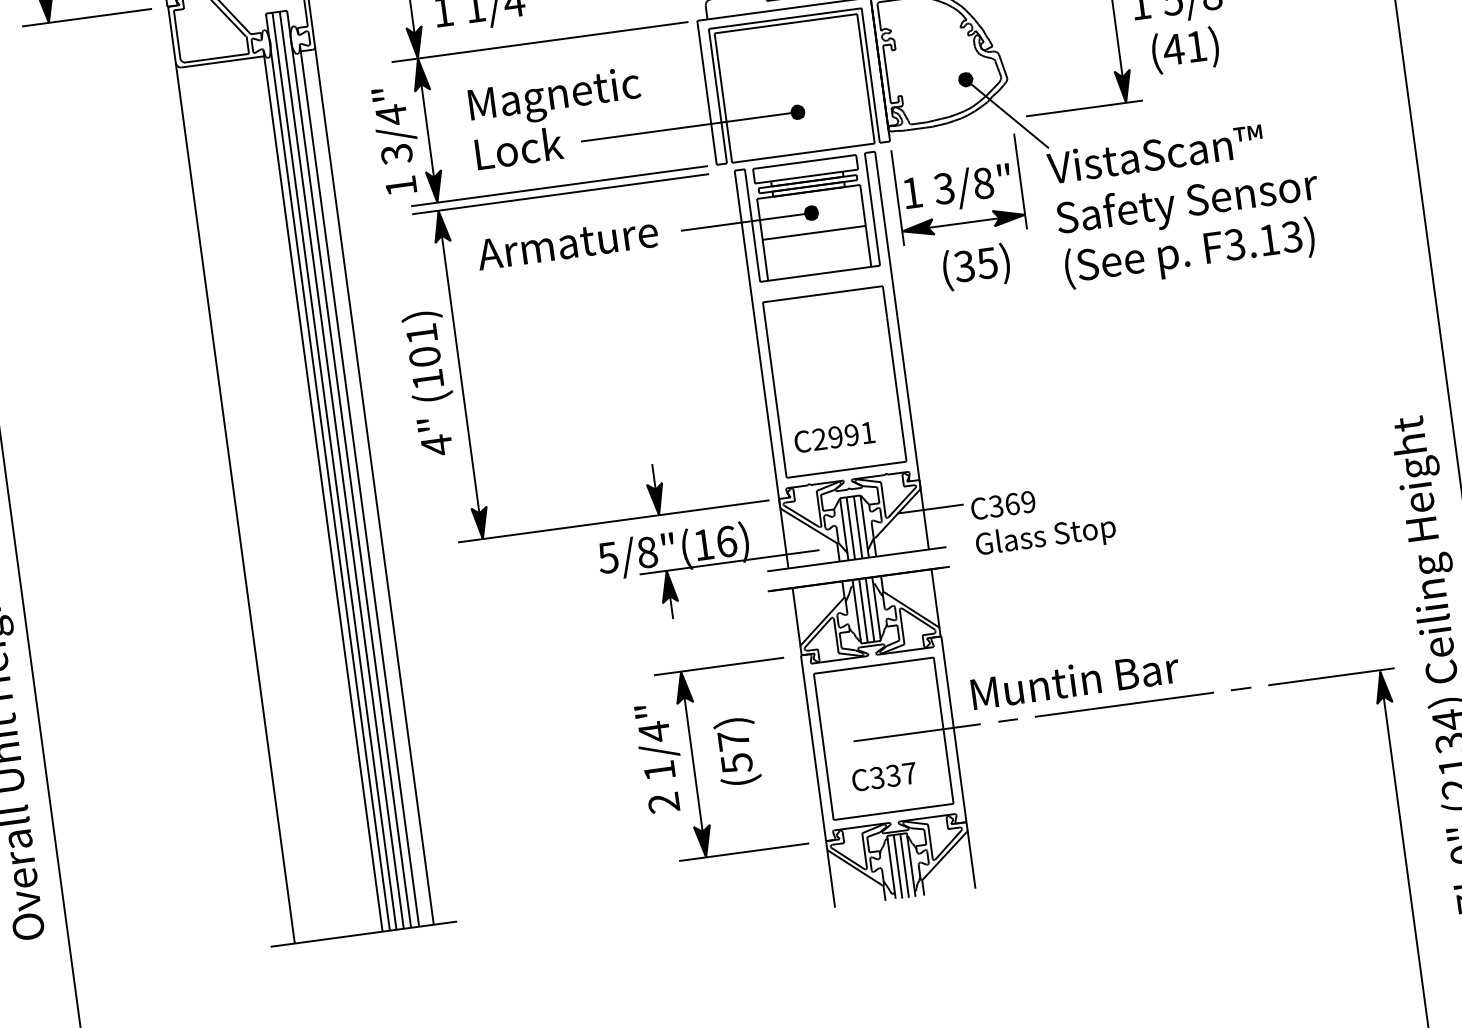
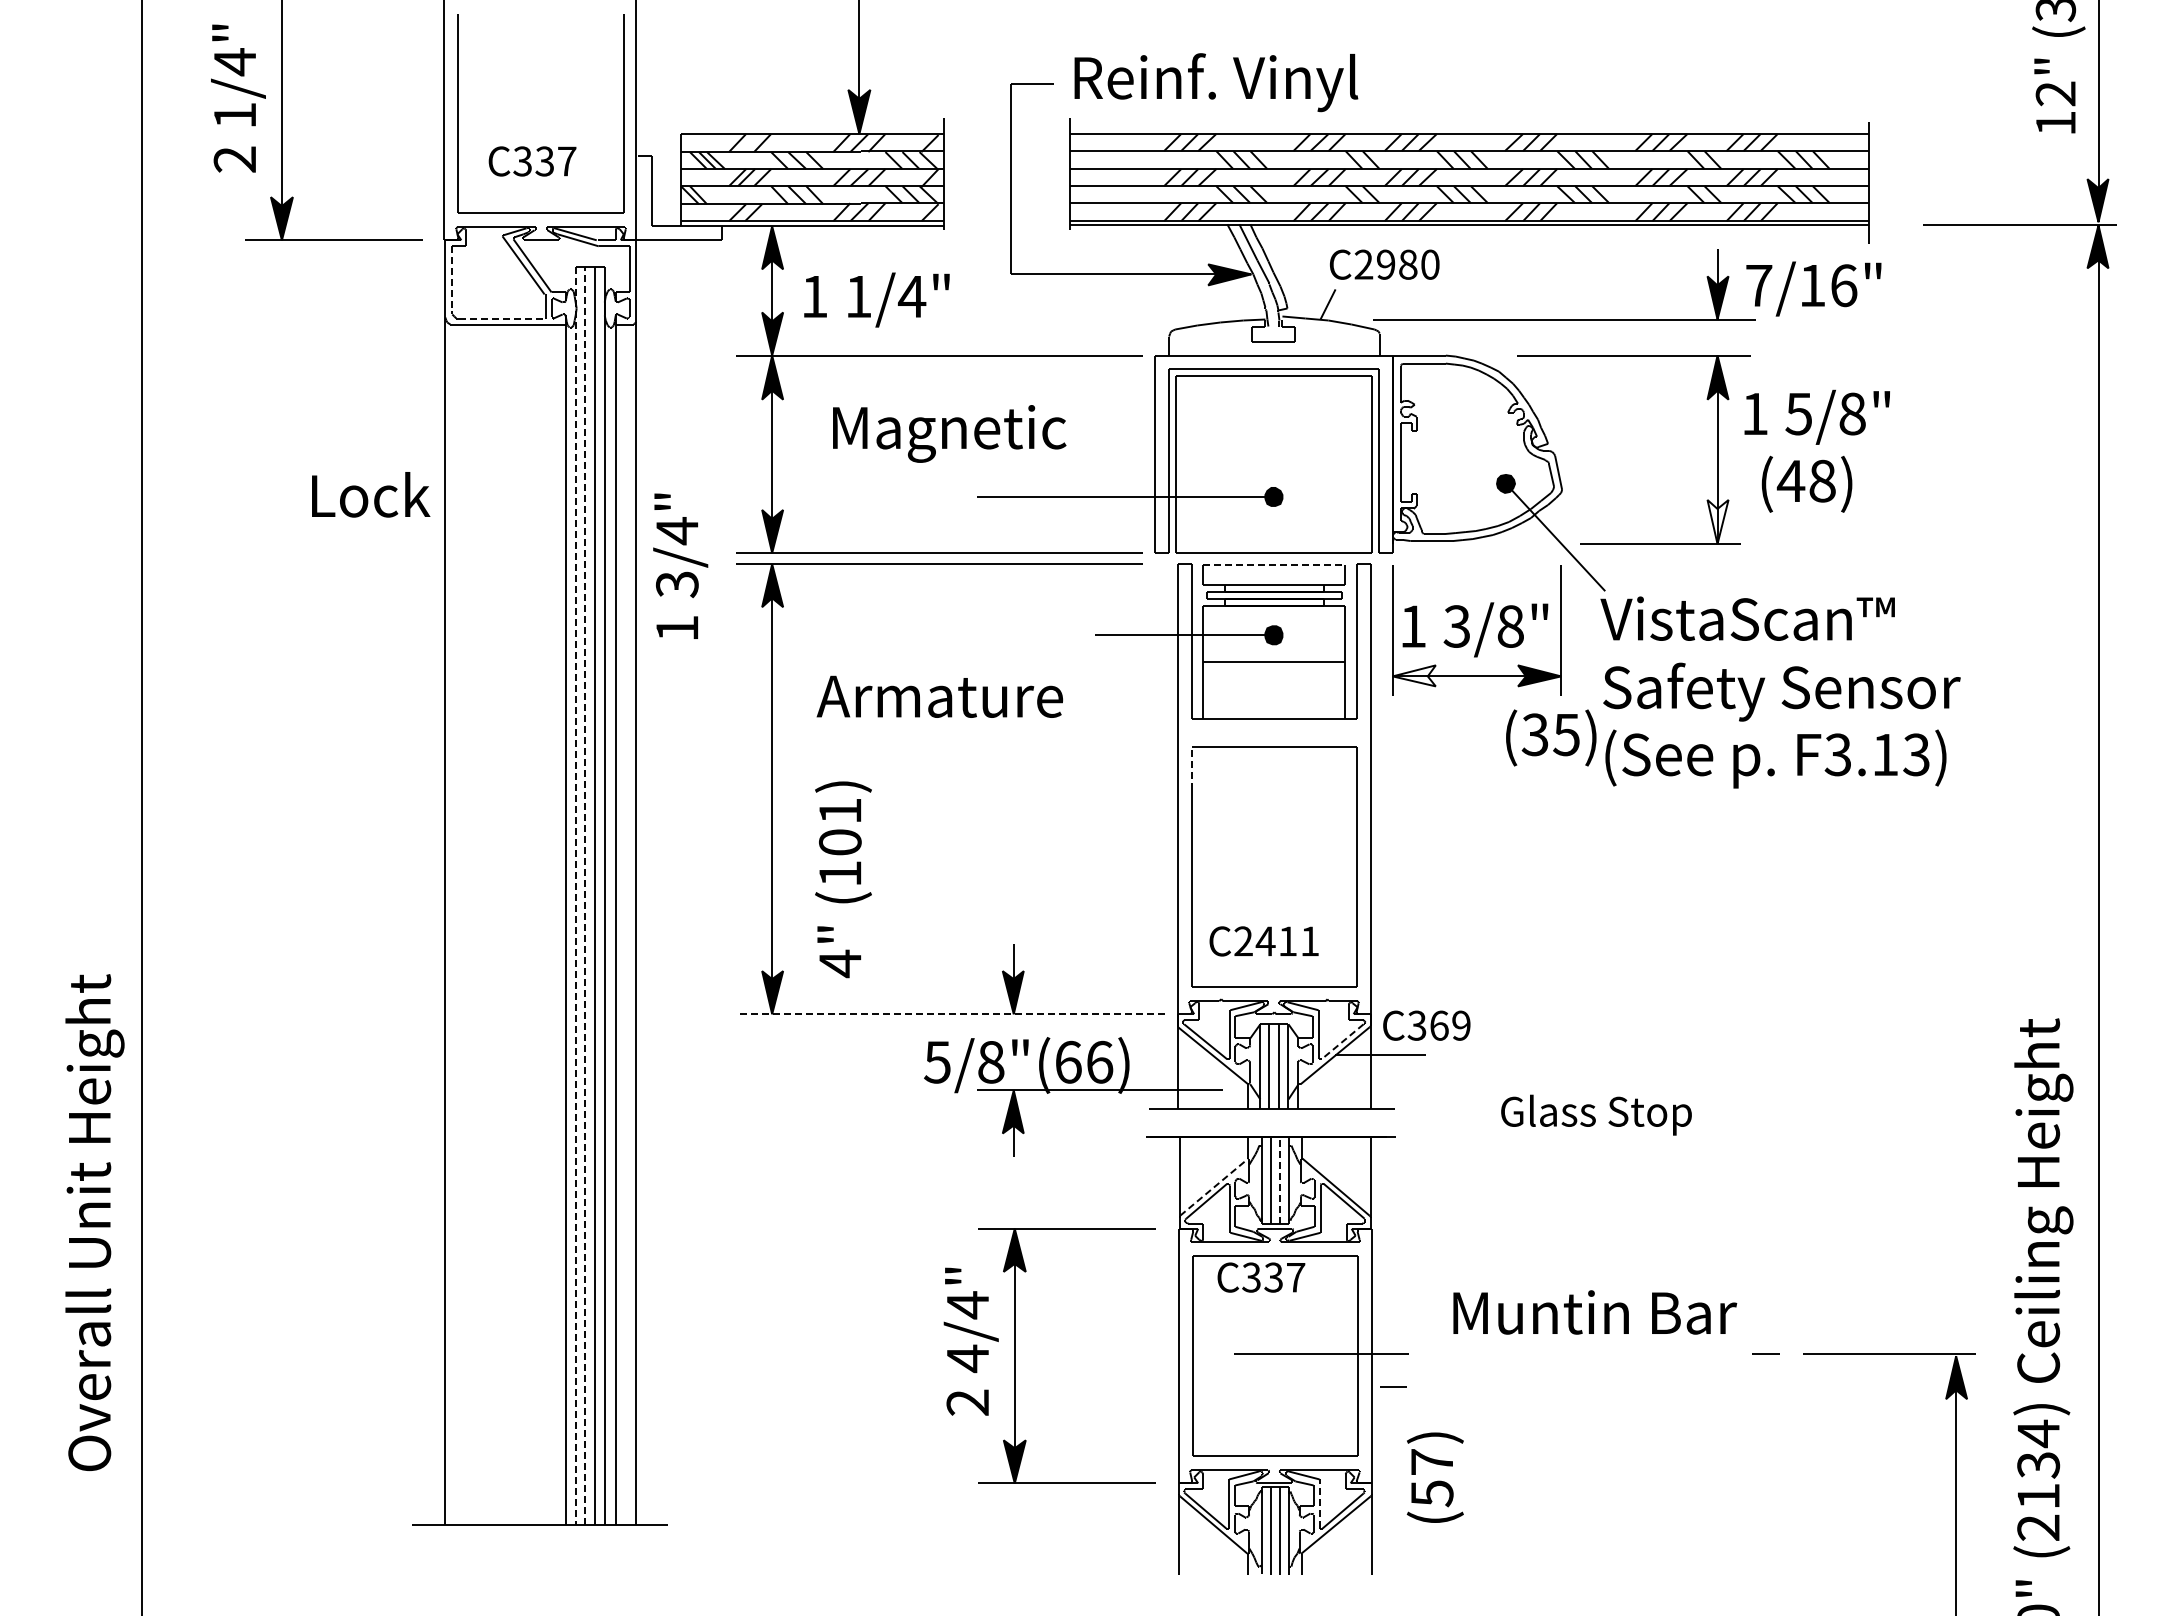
line: (177, 33) -> (452, 278), solid -> dashed
text: (1196, 46) -> (1822, 480), (41) -> (48)
line: (217, 58) -> (502, 318), solid -> dashed
fill: (1123, 86) -> (1717, 521), removed
text: (397, 140) -> (680, 565), moved
text: (519, 148) -> (371, 494), moved
line: (804, 162) -> (1273, 565), solid -> dashed
fill: (917, 228) -> (1413, 675), removed
text: (567, 243) -> (939, 696), moved
text: (976, 266) -> (1551, 737), moved
line: (765, 318) -> (1192, 768), solid -> dashed
text: (430, 383) -> (843, 879), moved
text: (842, 436) -> (1275, 941), C2991 -> C2411
line: (334, 470) -> (584, 895), solid -> dashed
line: (327, 471) -> (575, 895), solid -> dashed
line: (901, 503) -> (1342, 1042), solid -> dashed
text: (1003, 505) -> (1426, 1025), moved
line: (613, 521) -> (951, 1014), solid -> dashed
text: (1045, 537) -> (1596, 1114), moved
text: (703, 544) -> (1068, 1061), 5/8"(16) -> 5/8"(66)
line: (870, 610) -> (1280, 1180), solid -> dashed
line: (822, 621) -> (1214, 1186), solid -> dashed
text: (1075, 680) -> (1595, 1312), moved
line: (1124, 704) -> (1605, 1353), removed
line: (1008, 720) -> (1393, 1386), moved
text: (736, 751) -> (1434, 1477), moved
text: (659, 770) -> (967, 1358), 1/4" -> 4/4"
text: (884, 776) -> (1261, 1277), moved
line: (930, 841) -> (1319, 1502), solid -> dashed

